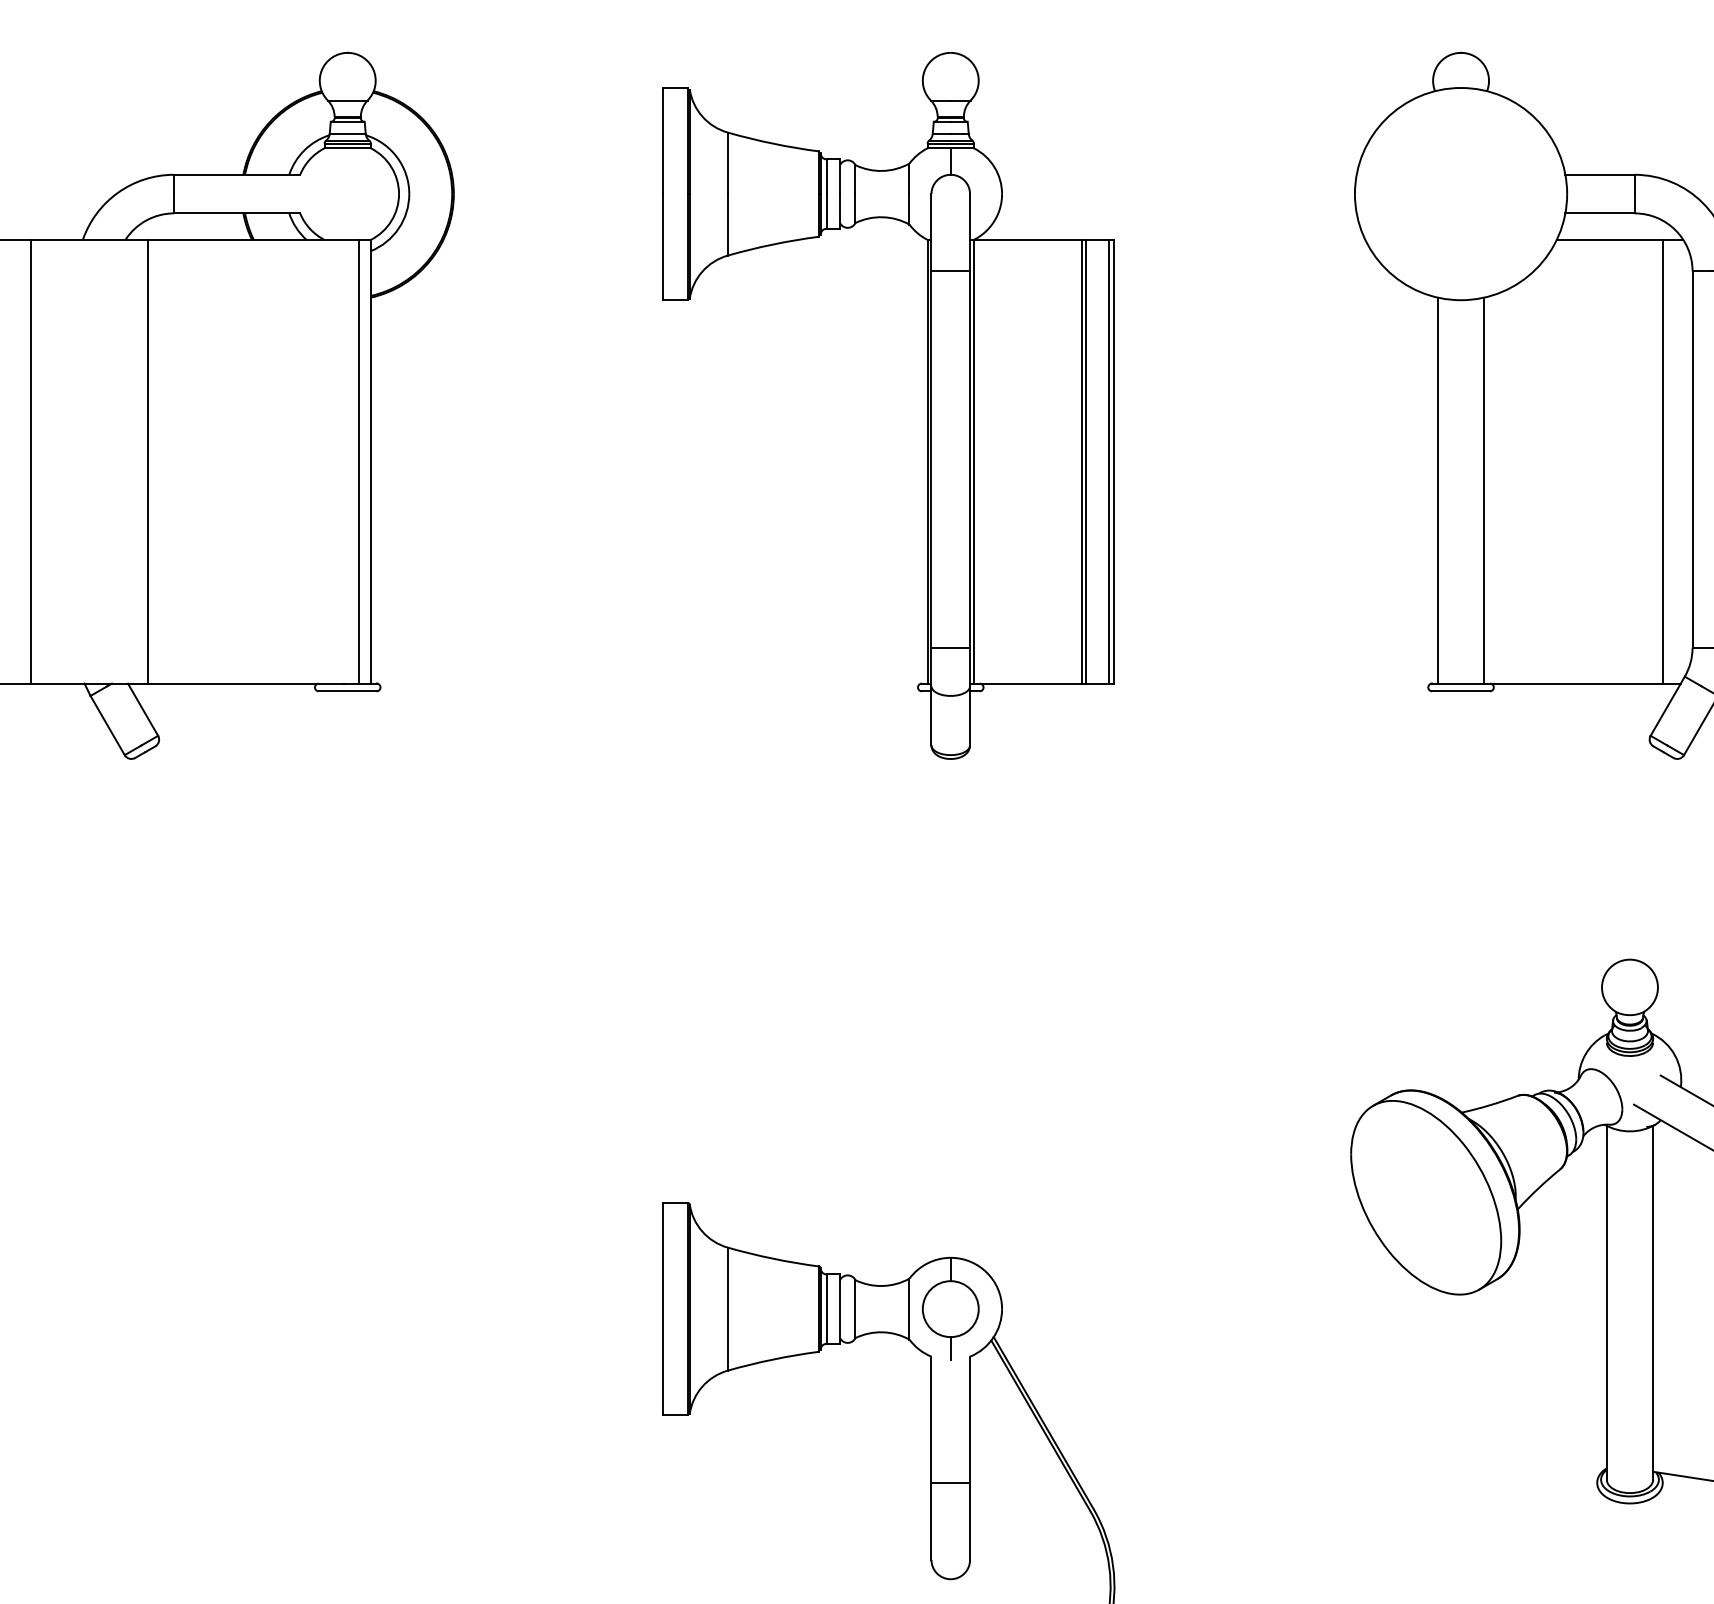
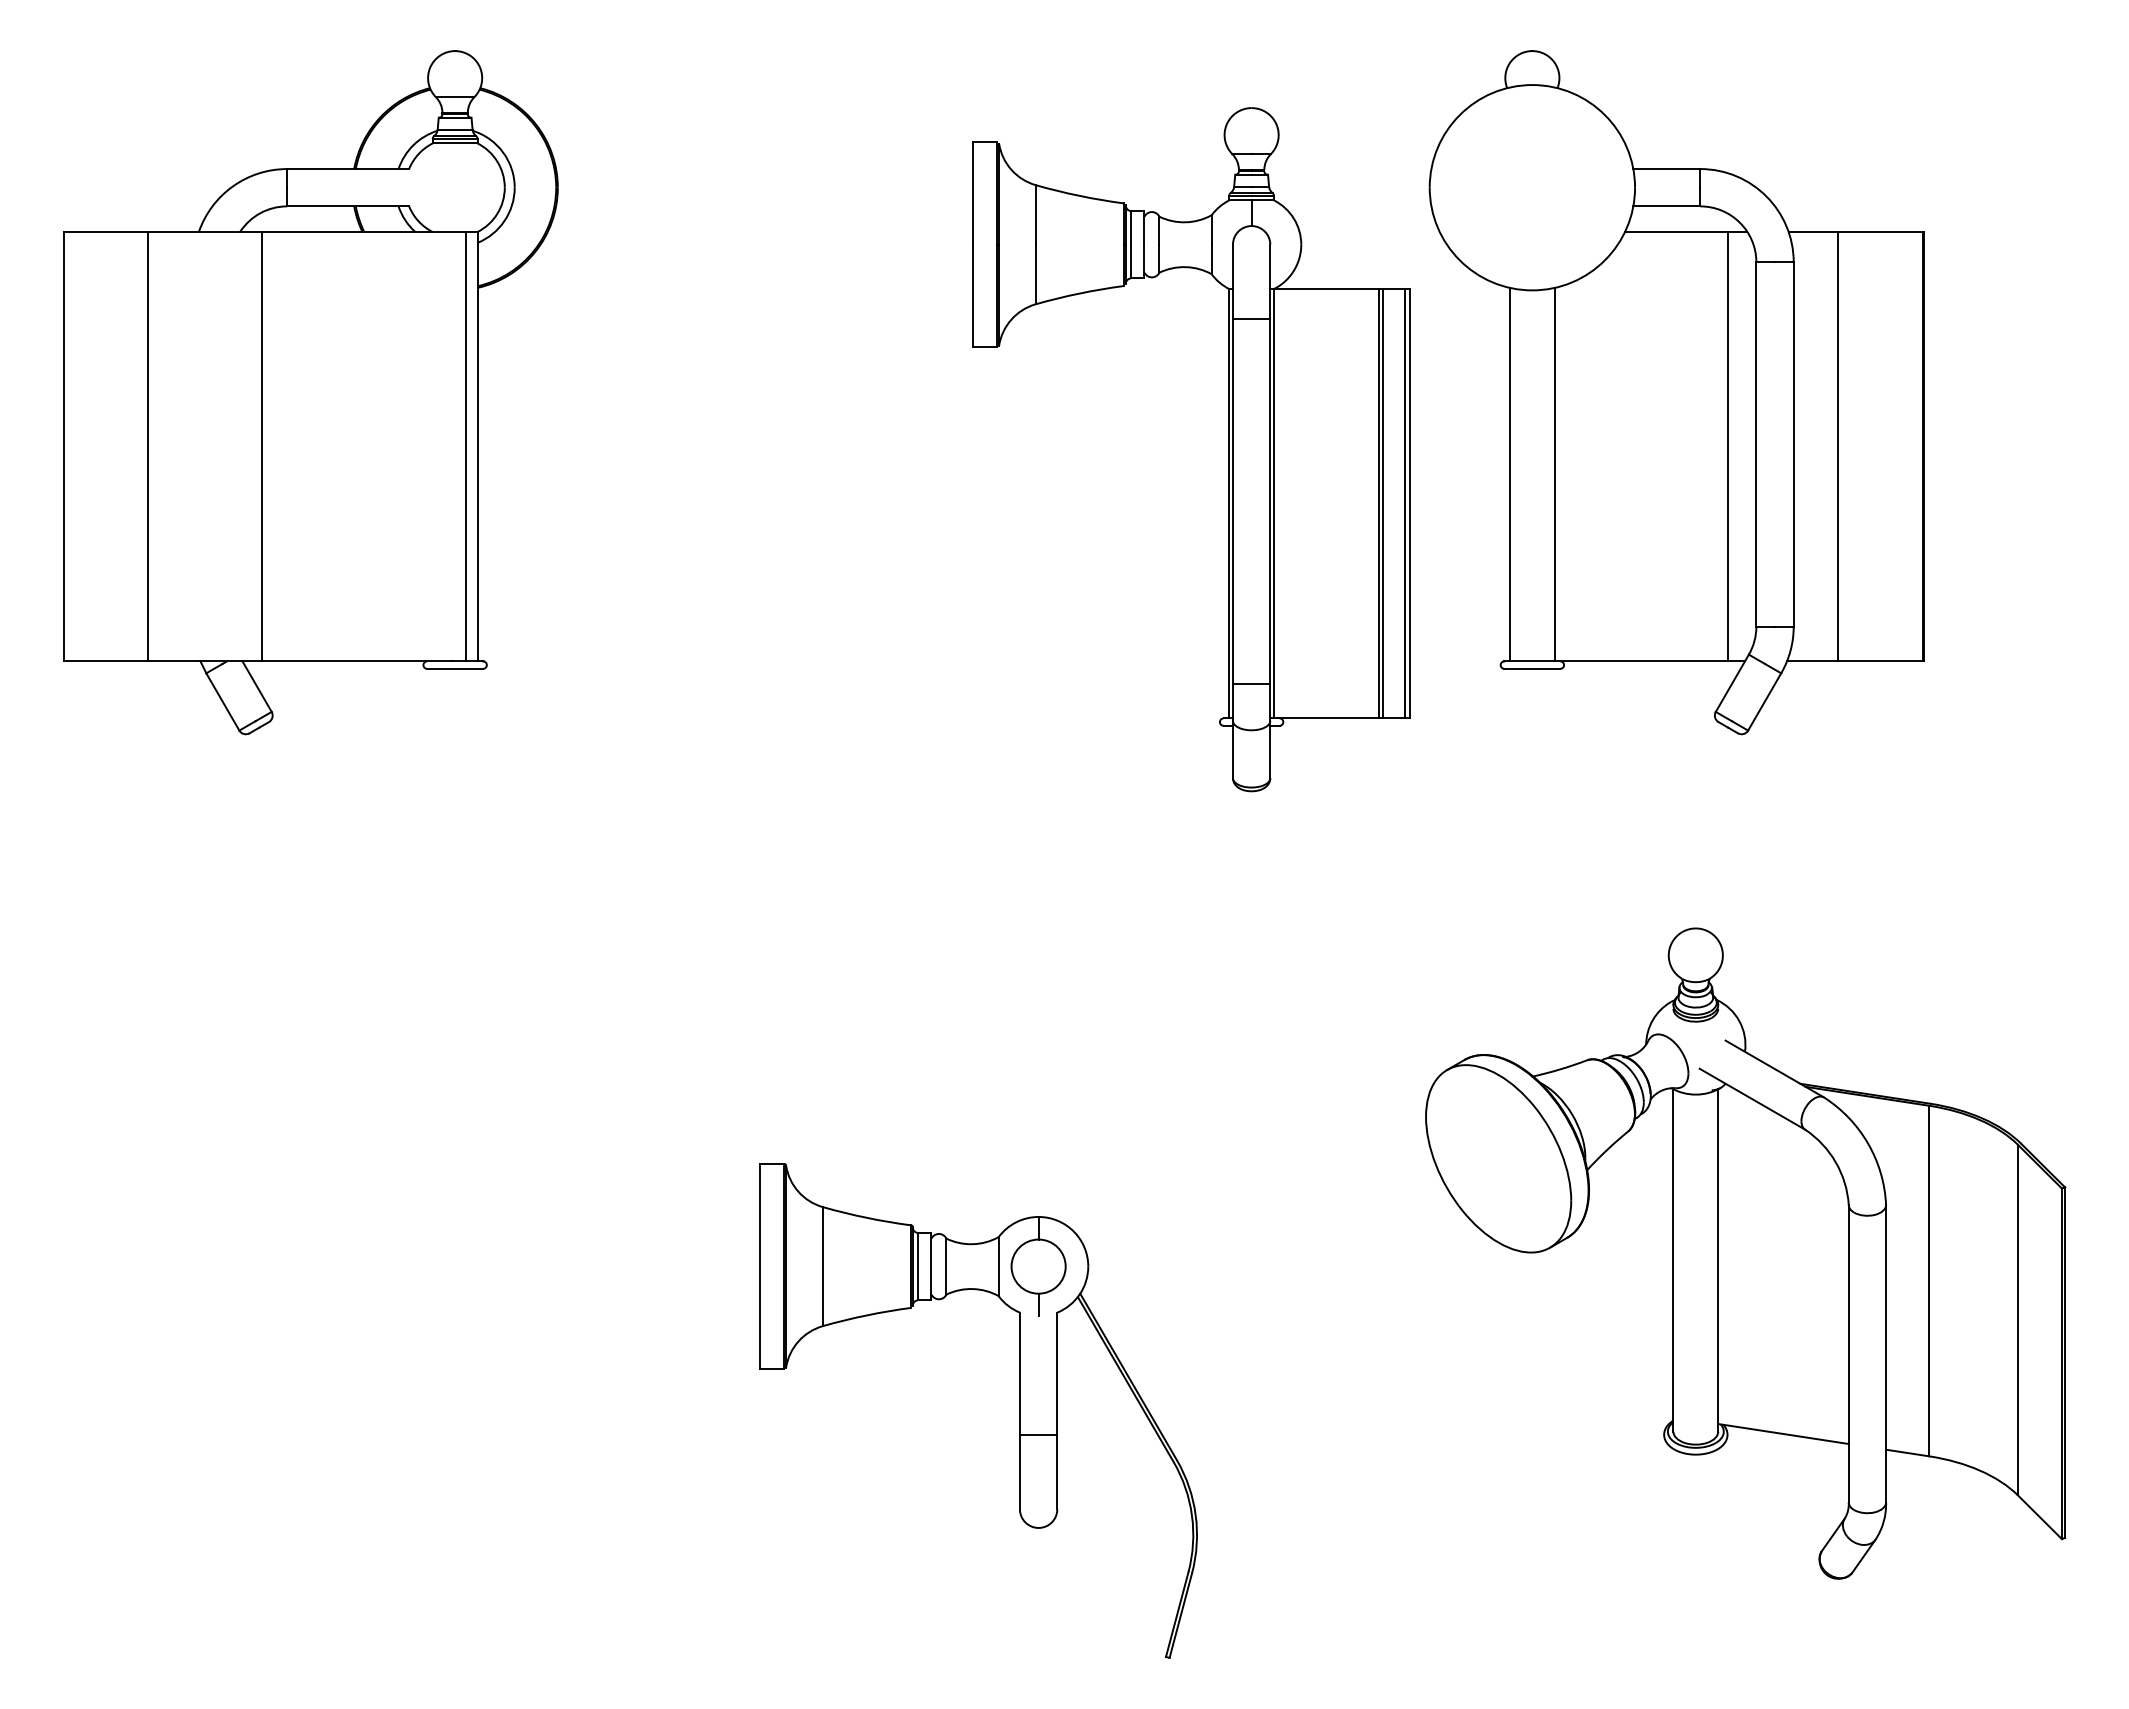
part: (926, 405) -> (1228, 449), moved

